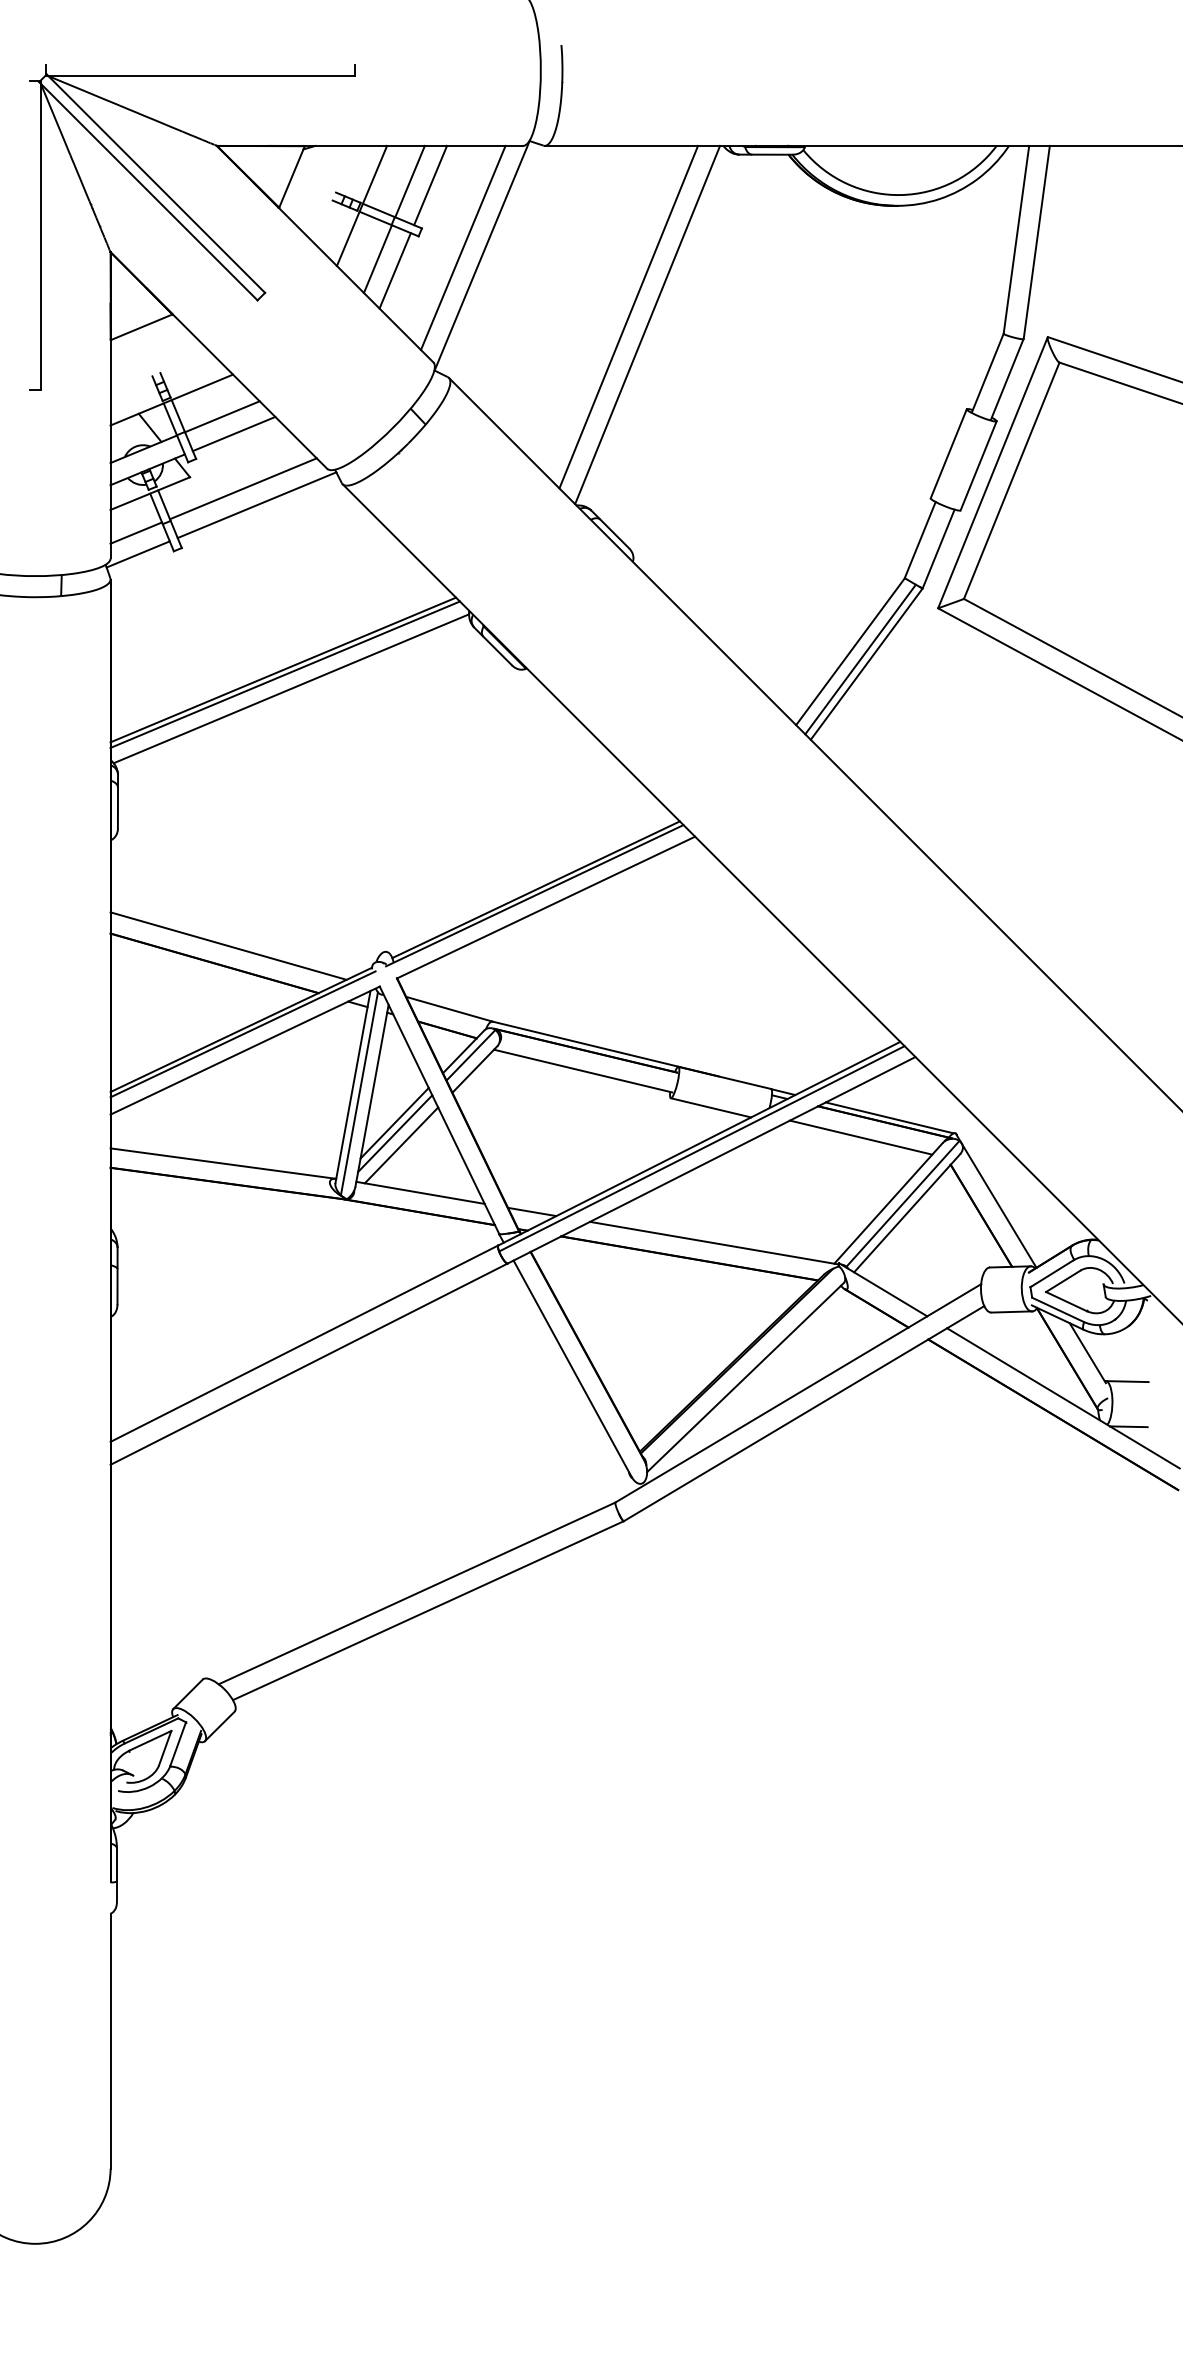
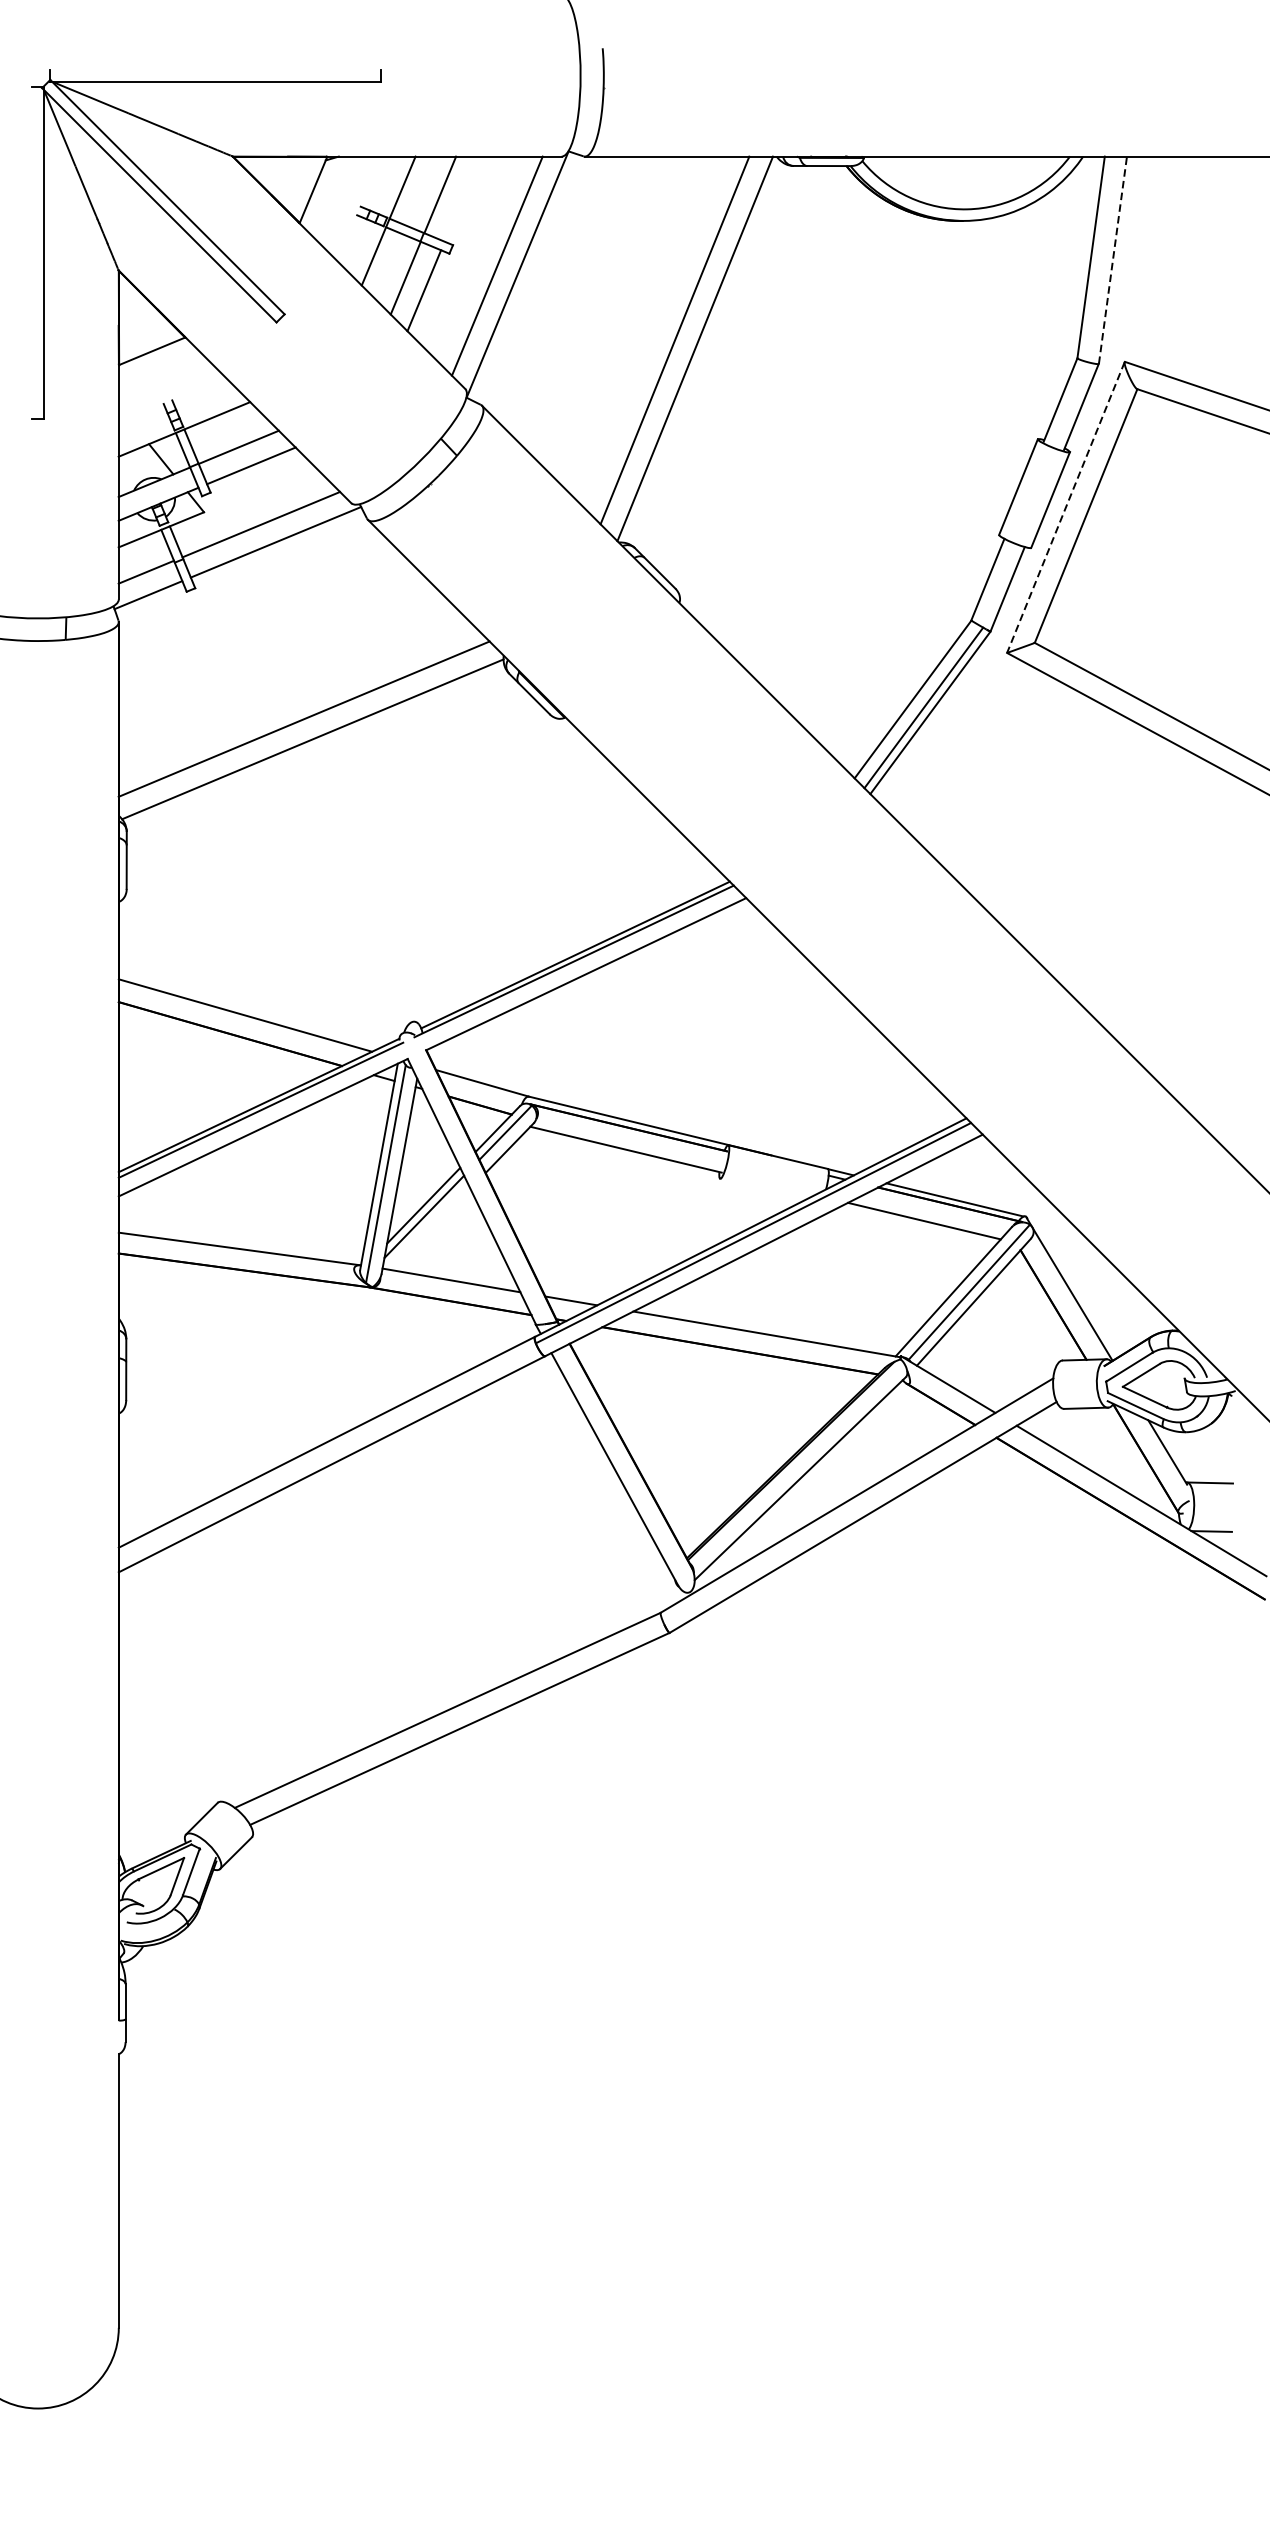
line: (430, 185) -> (462, 199), removed
line: (1036, 241) -> (1112, 259), solid -> dashed
line: (992, 473) -> (1065, 508), solid -> dashed
line: (284, 674) -> (305, 724), removed
line: (710, 1107) -> (762, 1188), removed
line: (401, 1145) -> (431, 1229), removed

